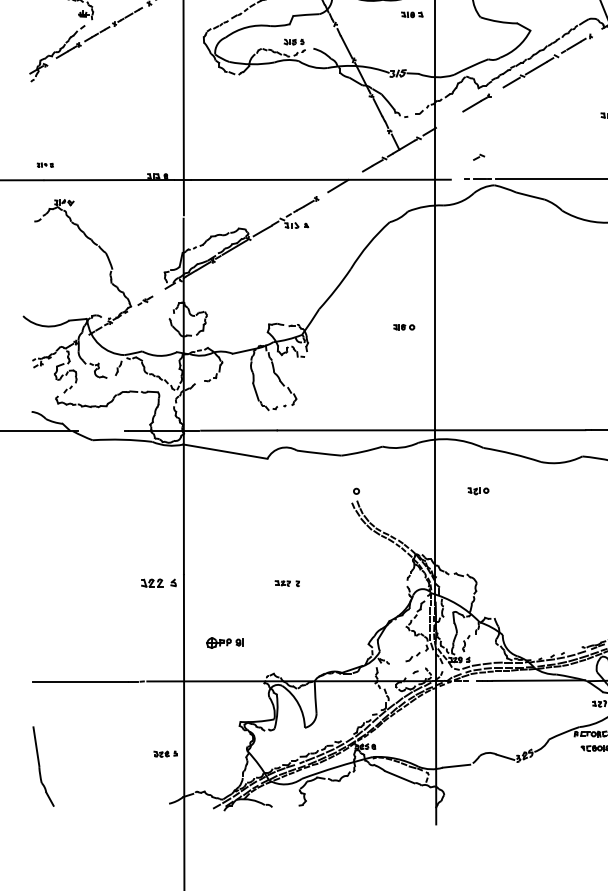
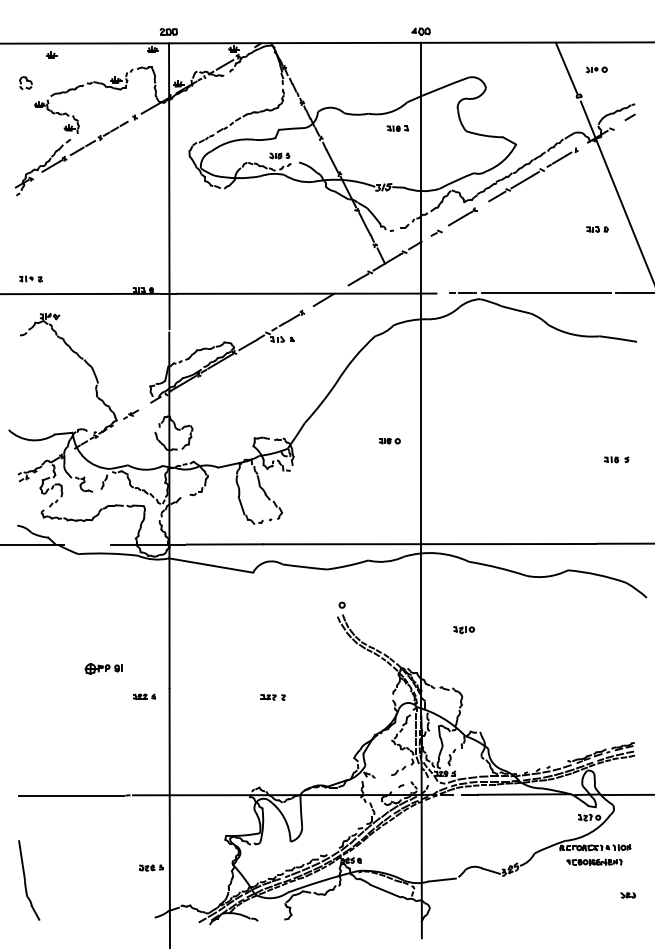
part: (478, 156) -> (436, 232), moved
part: (44, 164) -> (30, 278), size x1.43
part: (477, 491) -> (463, 630), moved
part: (158, 582) -> (144, 696), size x0.62
part: (224, 642) -> (103, 668), moved

